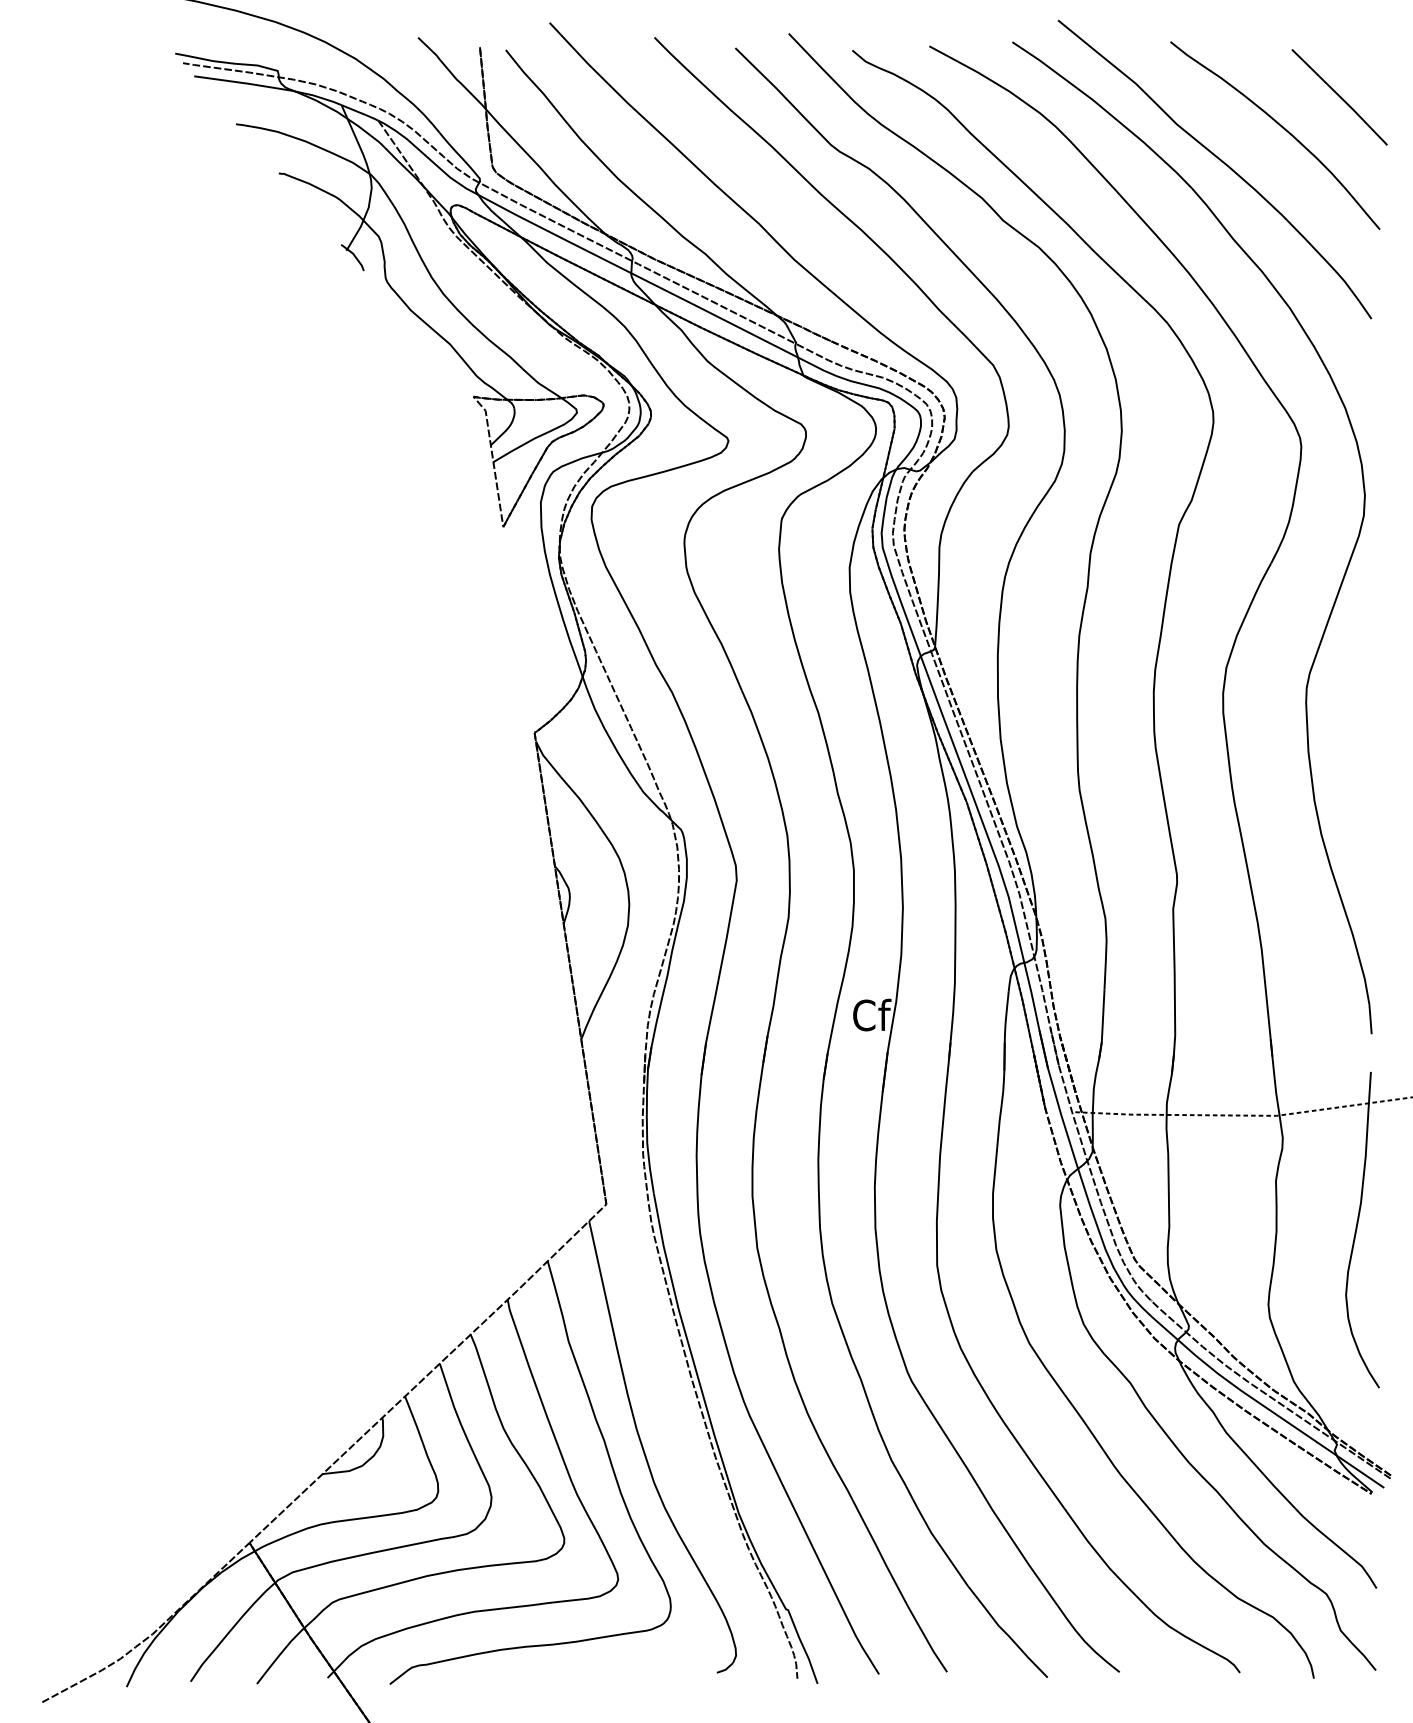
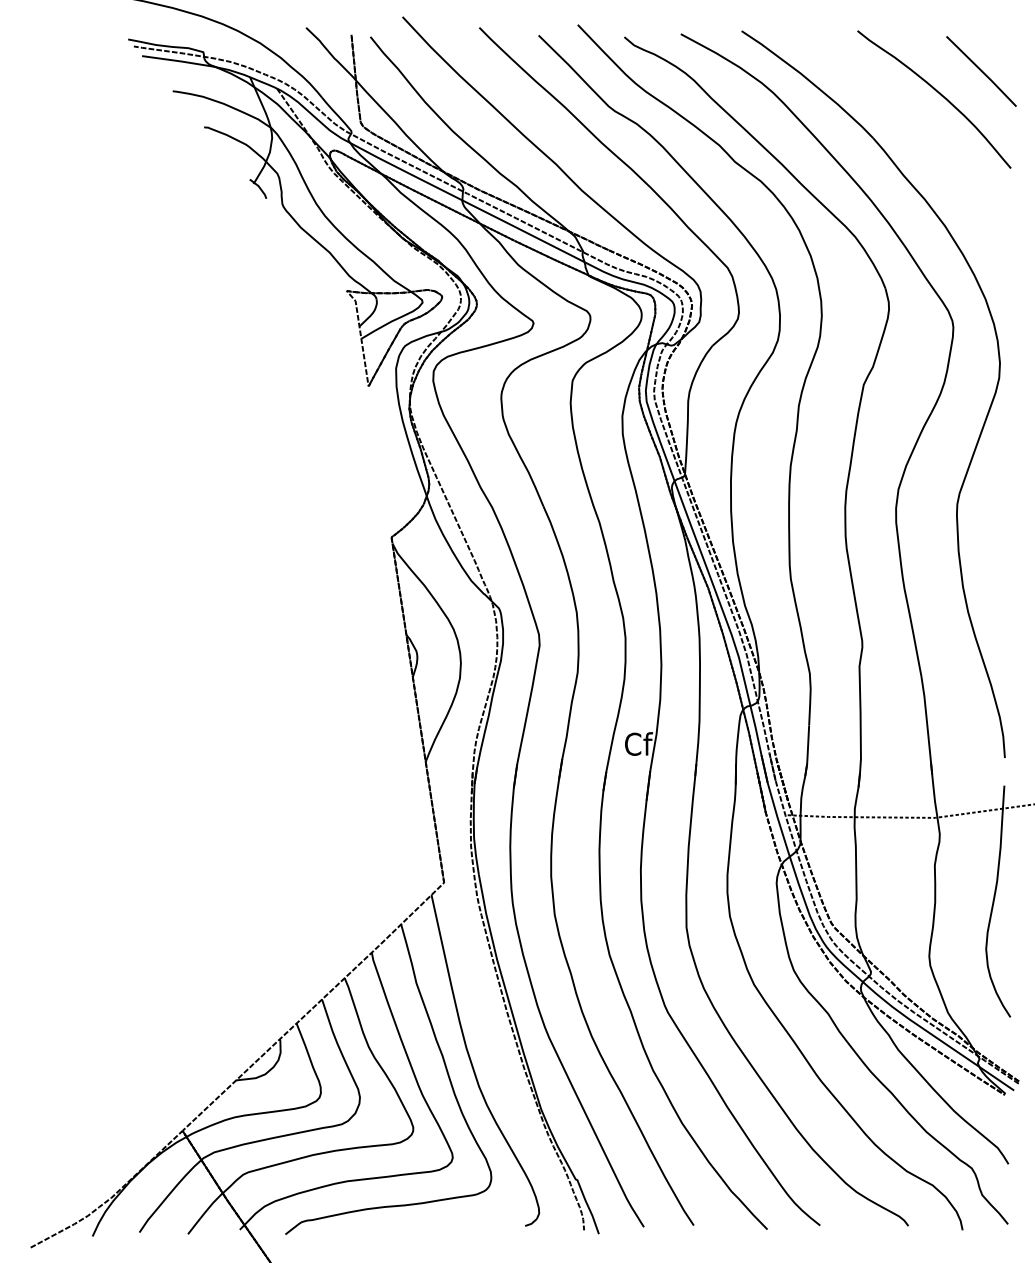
curve: (1220, 161) -> (894, 118), removed

